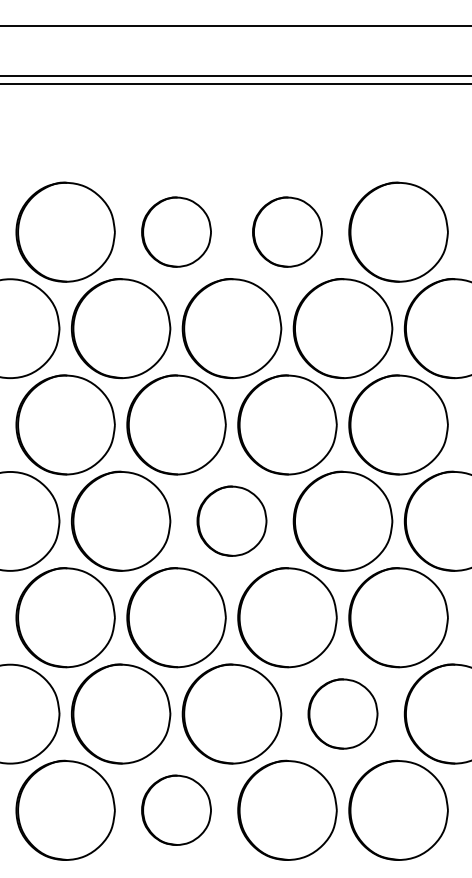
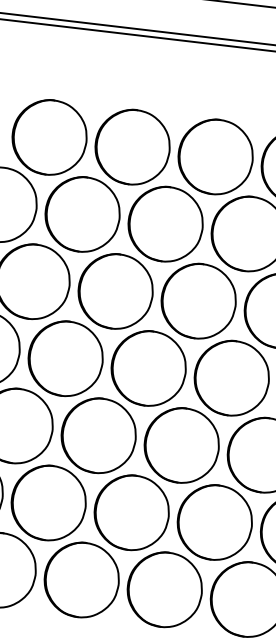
part: (176, 231) -> (132, 146), size x1.43
part: (287, 231) -> (215, 156), size x1.43
part: (231, 520) -> (148, 367), size x1.43
part: (342, 713) -> (214, 522), size x1.43
part: (176, 809) -> (81, 579), size x1.43

